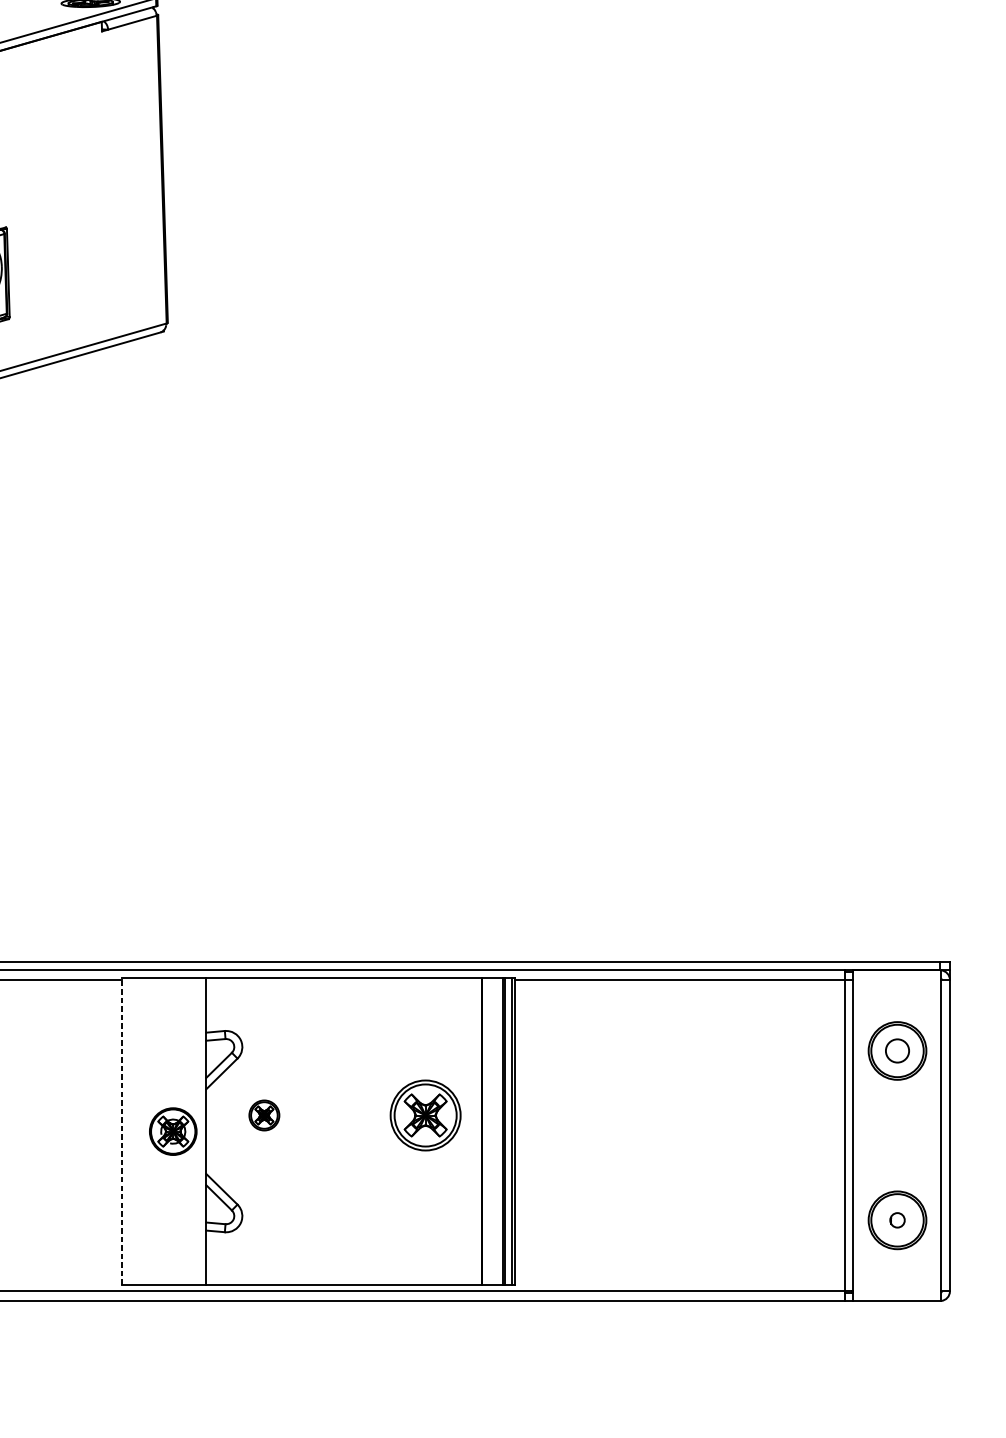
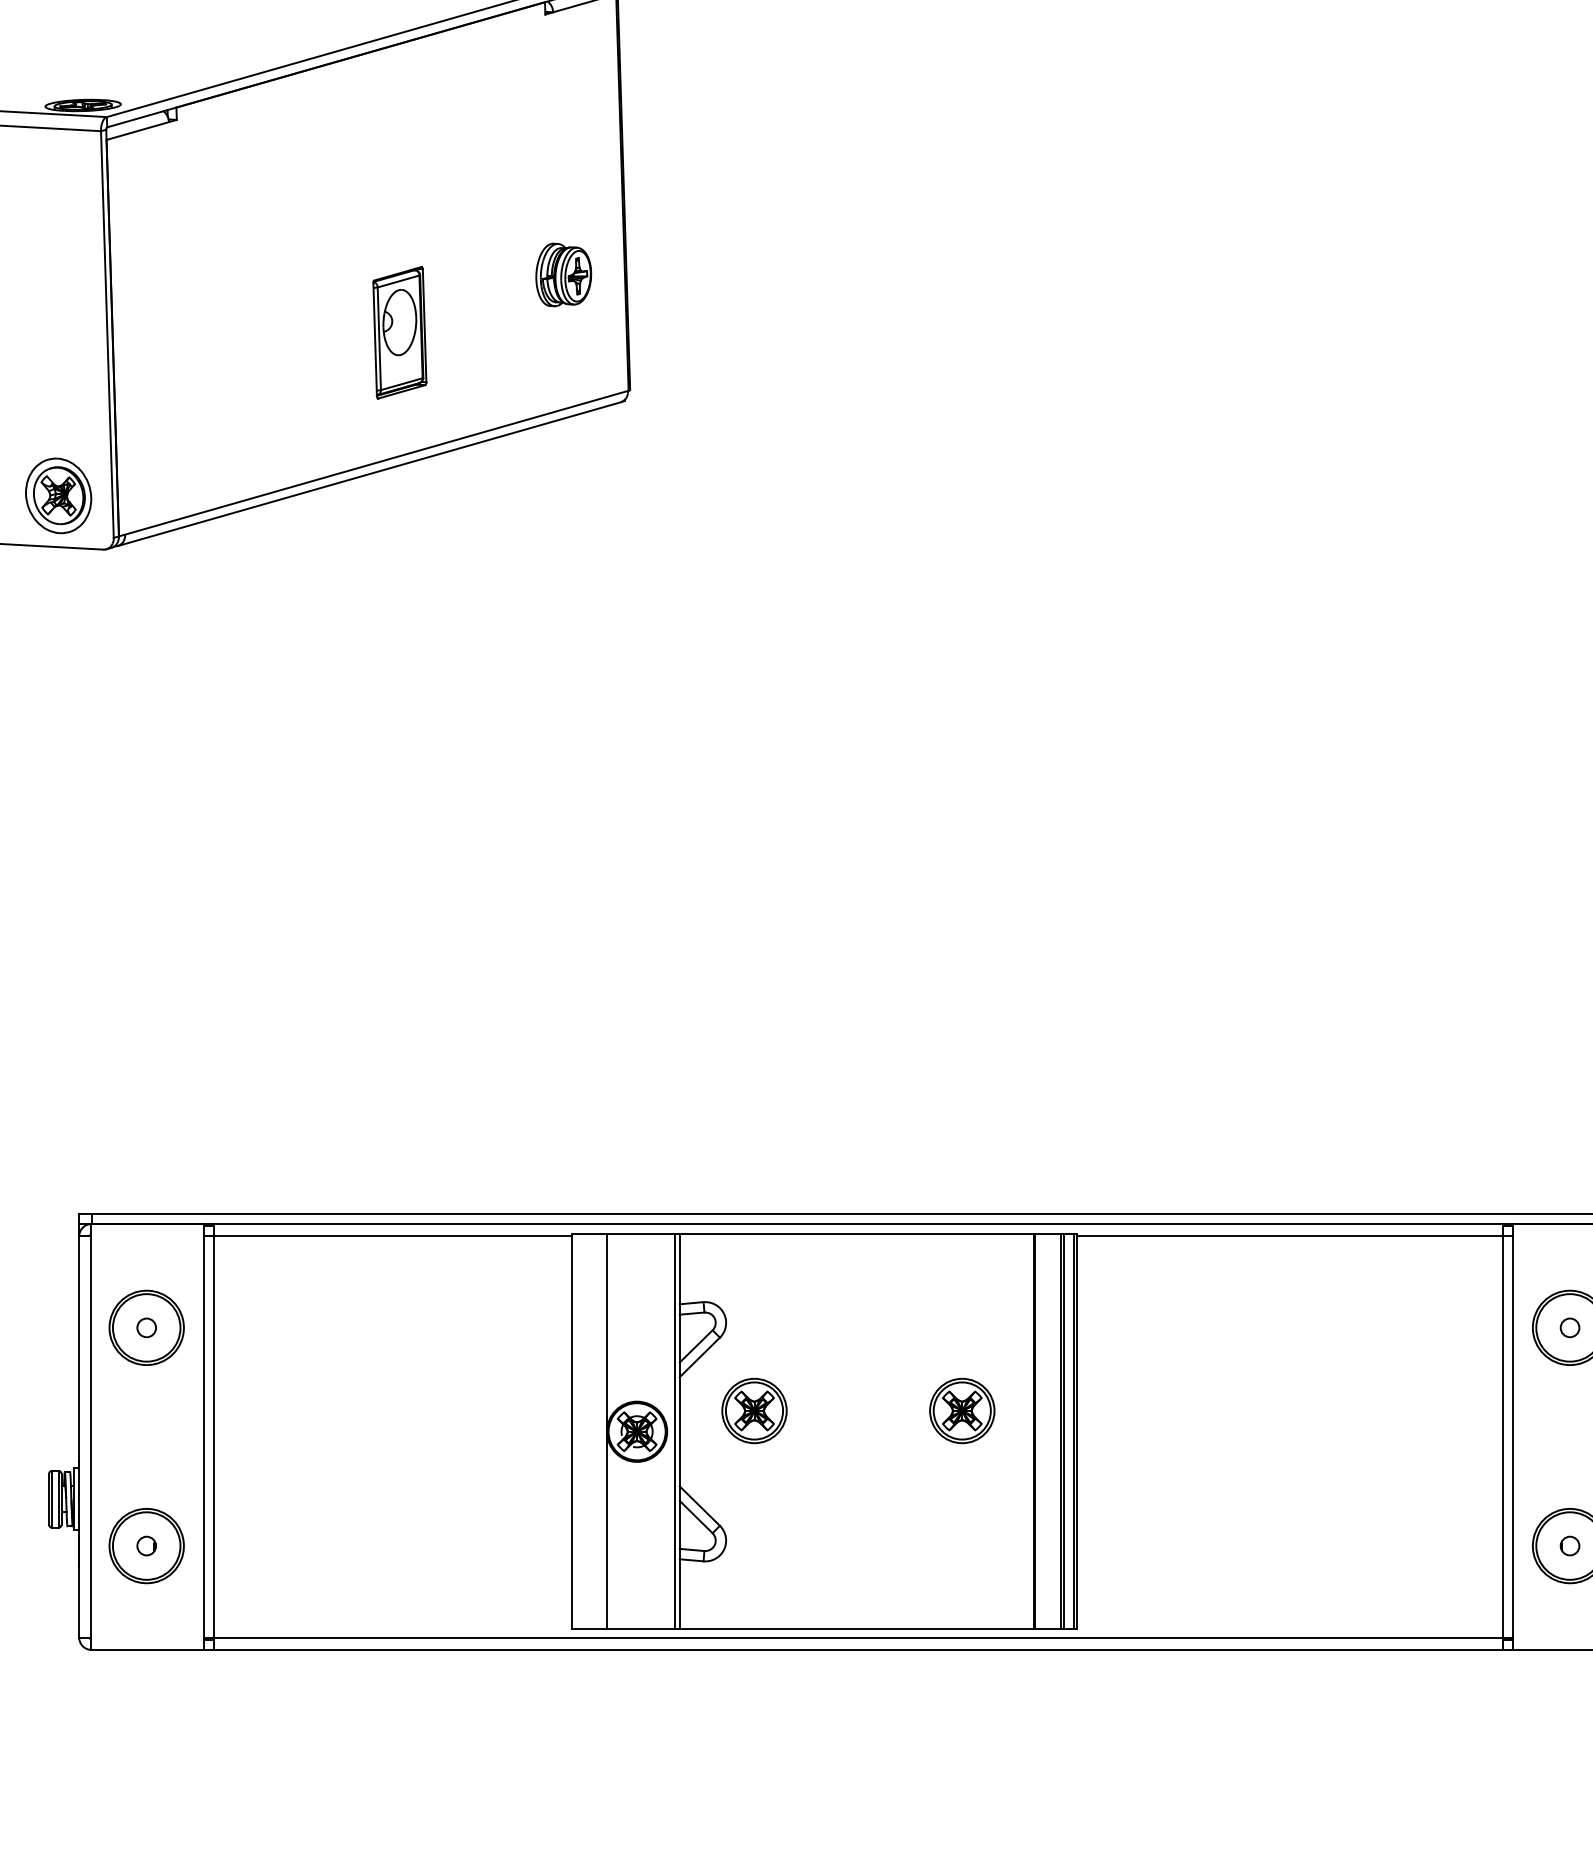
part: (116, 233) -> (563, 274), added
circle: (897, 1050) -> (1569, 1327), size x0.62
part: (264, 1115) -> (754, 1410), size x1.67
part: (425, 1115) -> (962, 1410), size x0.71
line: (122, 1131) -> (571, 1431), dashed -> solid
line: (149, 1131) -> (606, 1431), added
line: (202, 1131) -> (674, 1431), added

